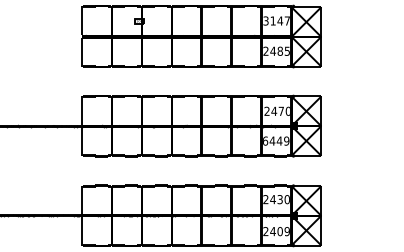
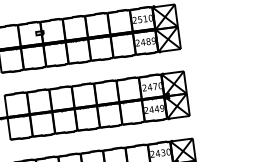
text: (276, 20) -> (142, 18), 3147 -> 2510
text: (286, 50) -> (153, 40), 2485 -> 2489
text: (265, 140) -> (146, 109), 6449 -> 2449

